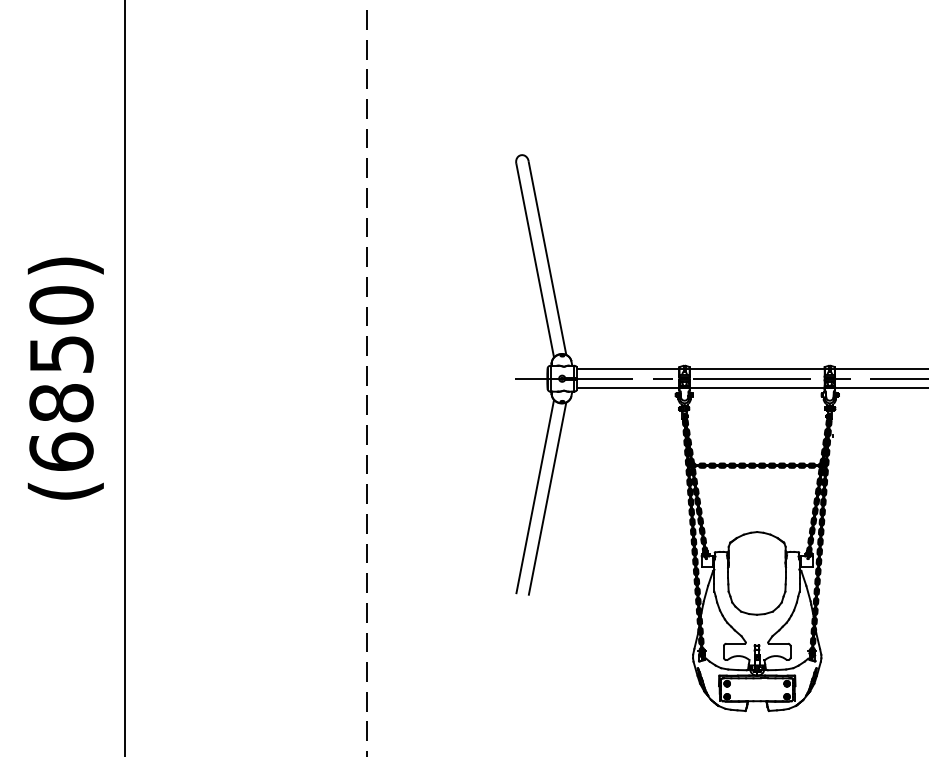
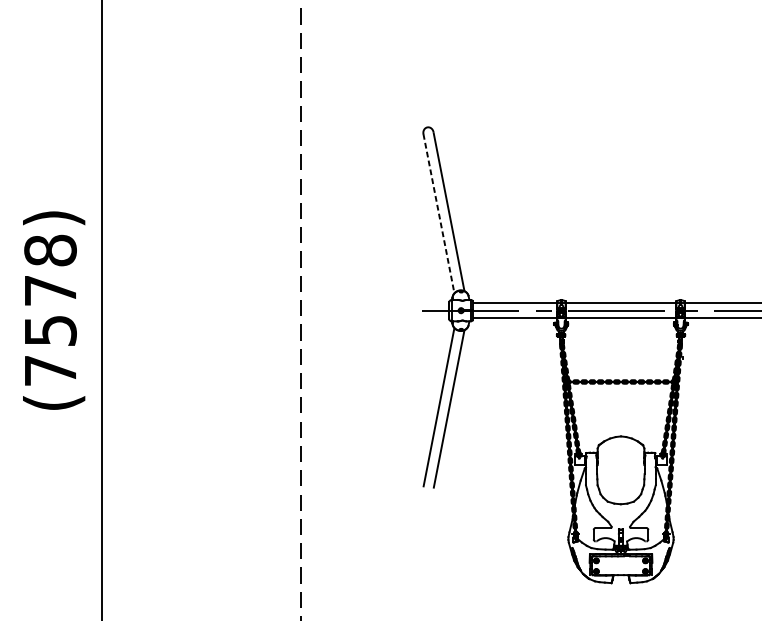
line: (535, 260) -> (439, 213), solid -> dashed
text: (61, 378) -> (50, 310), (6850) -> (7578)

